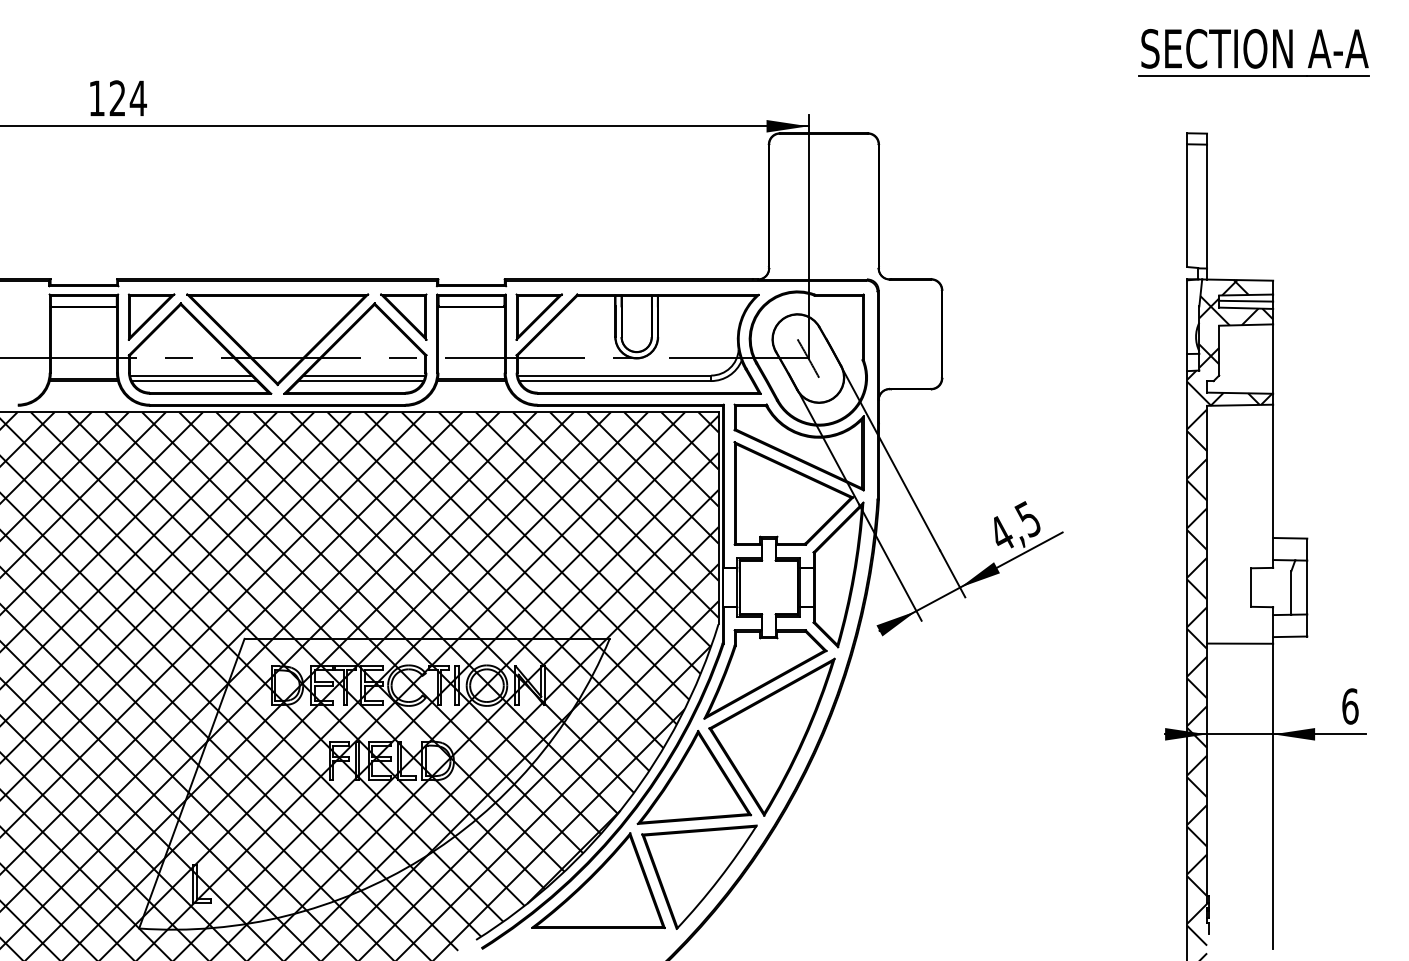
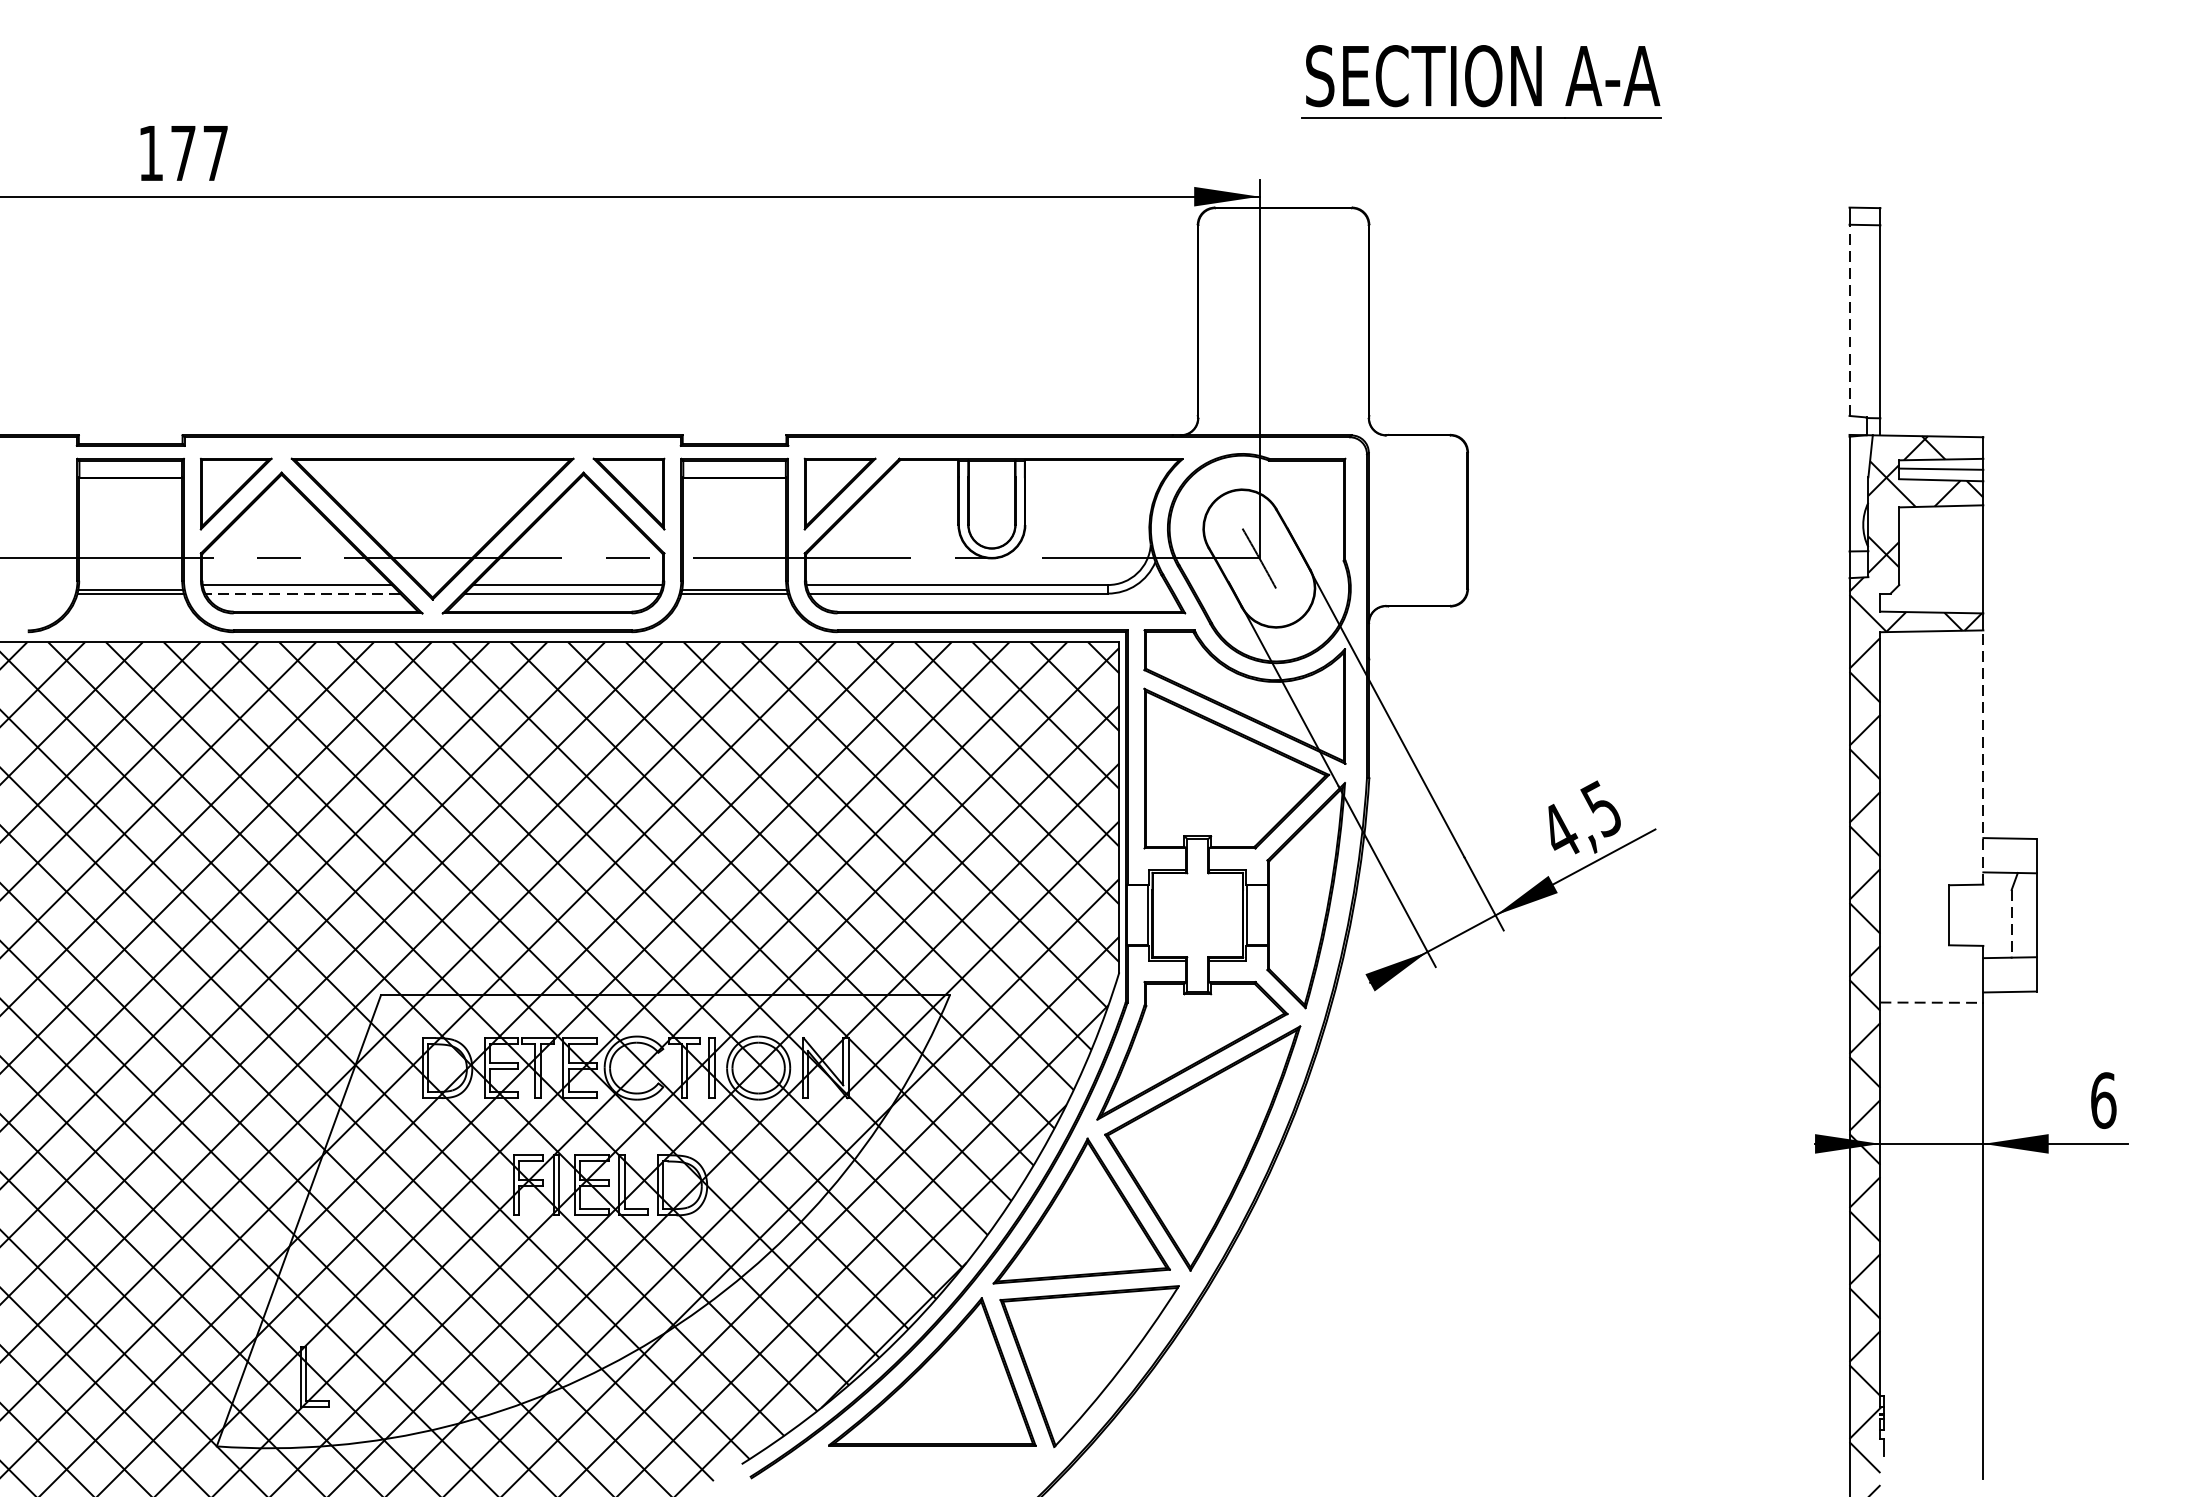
part: (1253, 52) -> (1480, 81), moved
text: (128, 98) -> (200, 153), 124 -> 177
line: (1187, 205) -> (1849, 320), solid -> dashed
line: (194, 381) -> (303, 594), solid -> dashed
line: (1273, 486) -> (1983, 757), solid -> dashed
line: (1291, 593) -> (2011, 924), solid -> dashed
line: (1240, 643) -> (1932, 1002), solid -> dashed

